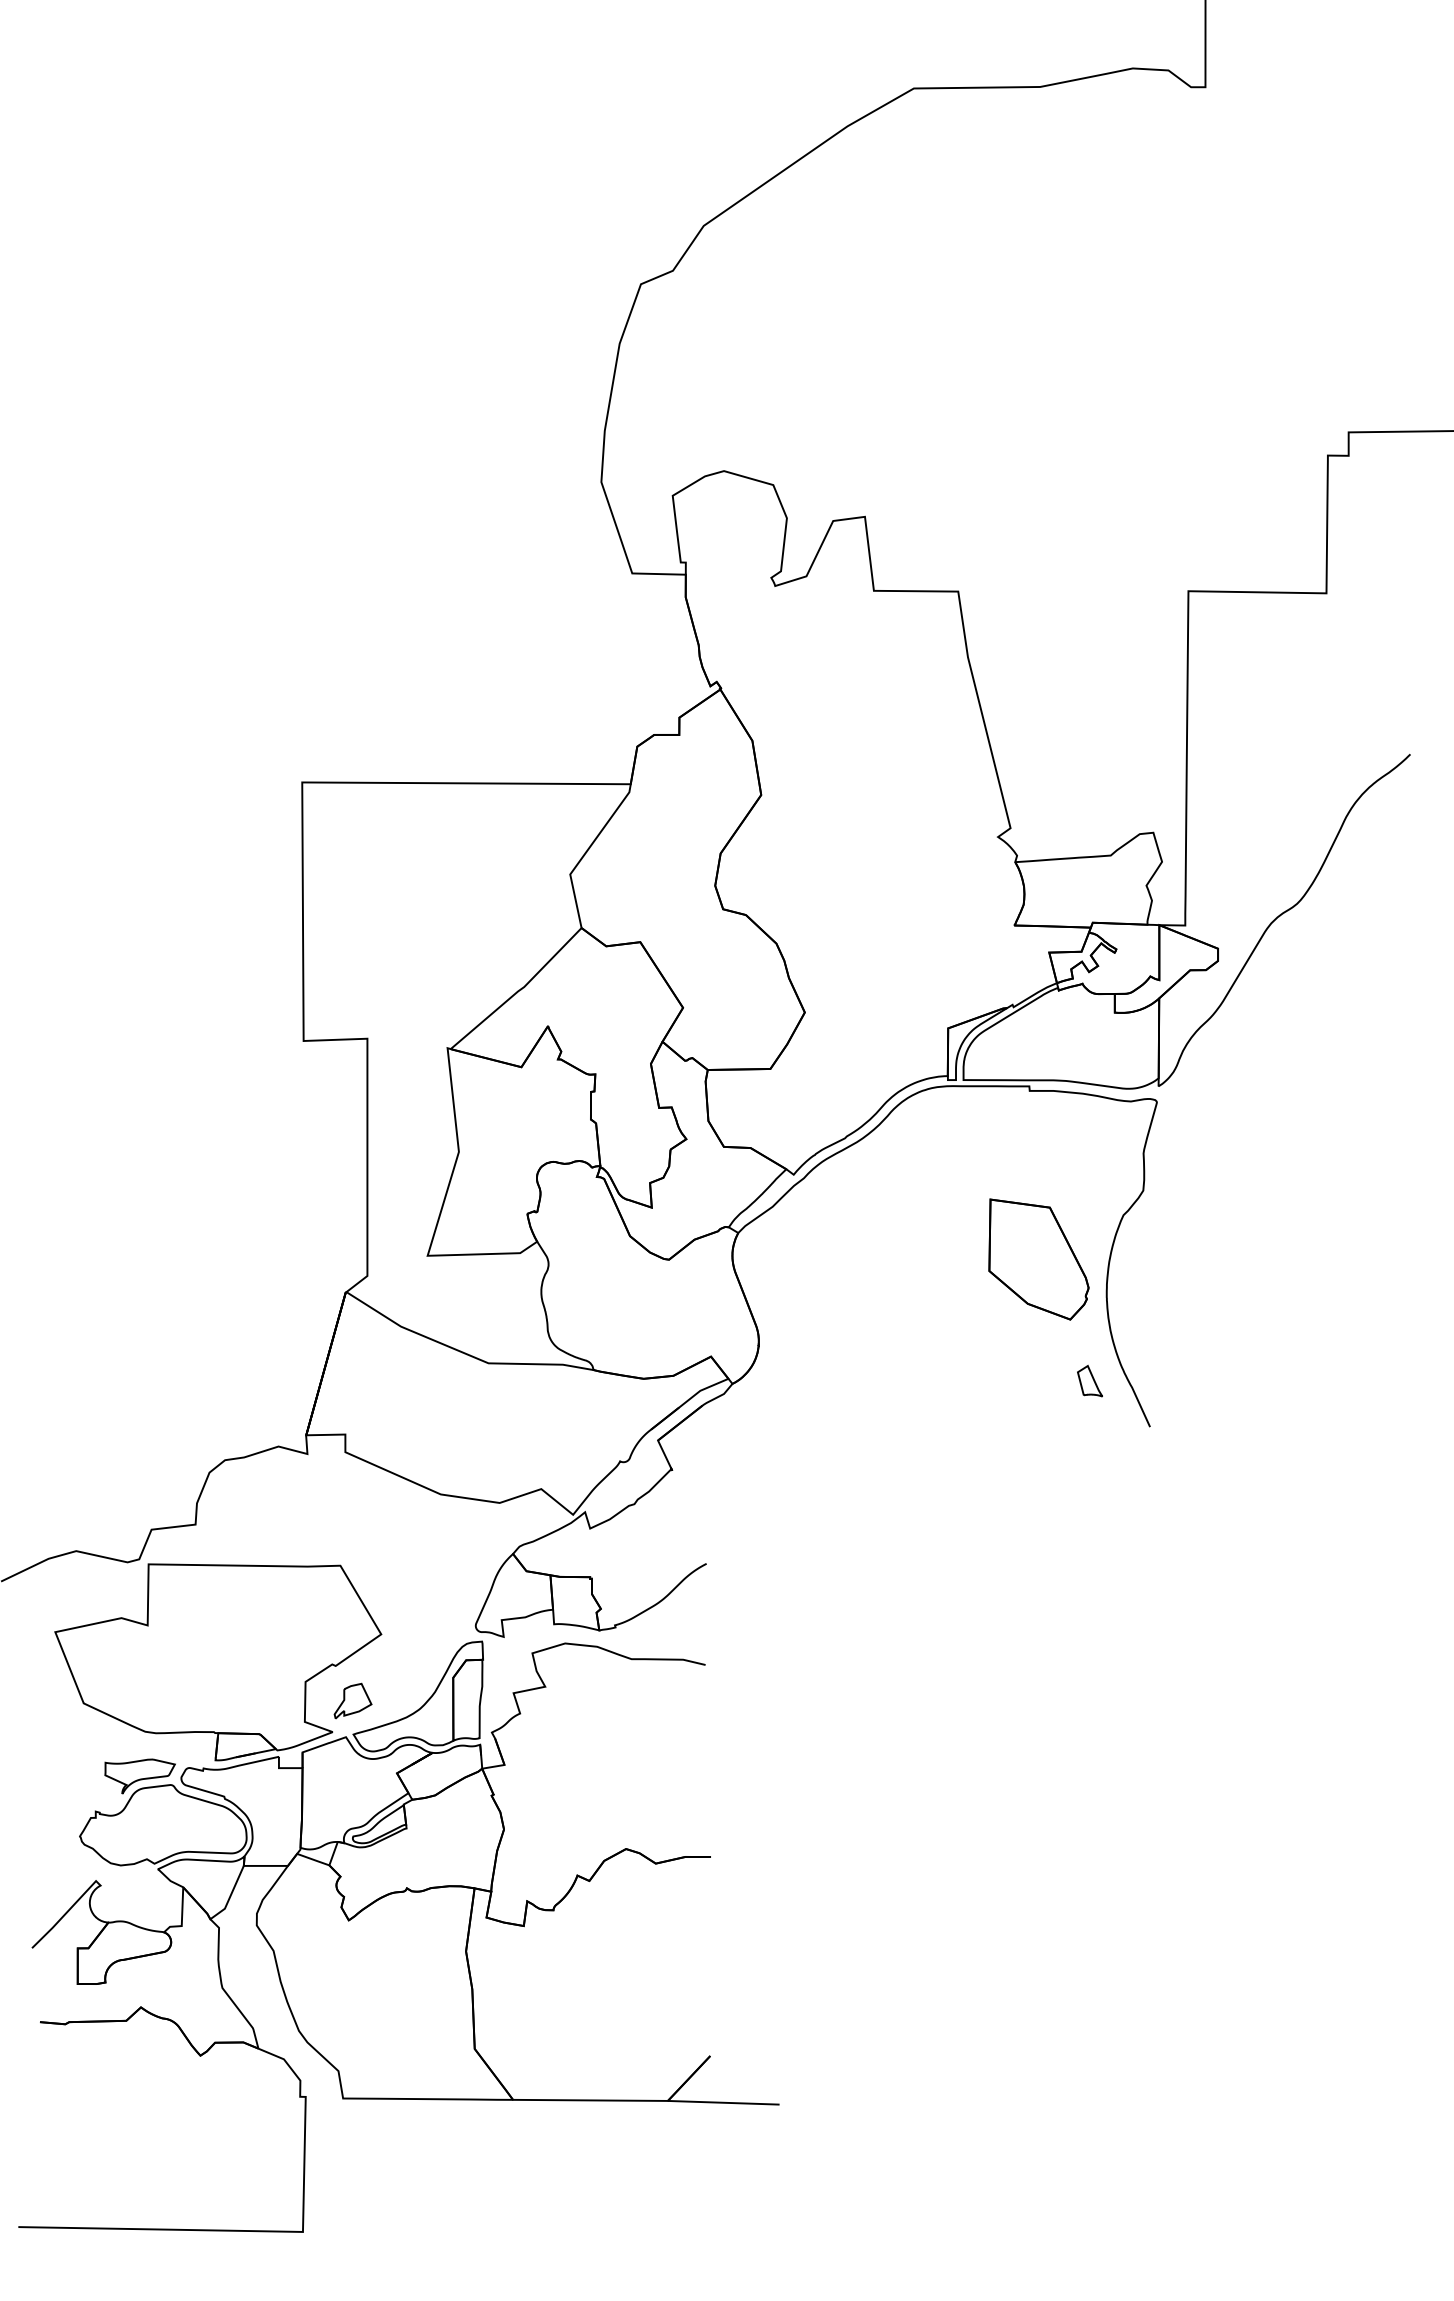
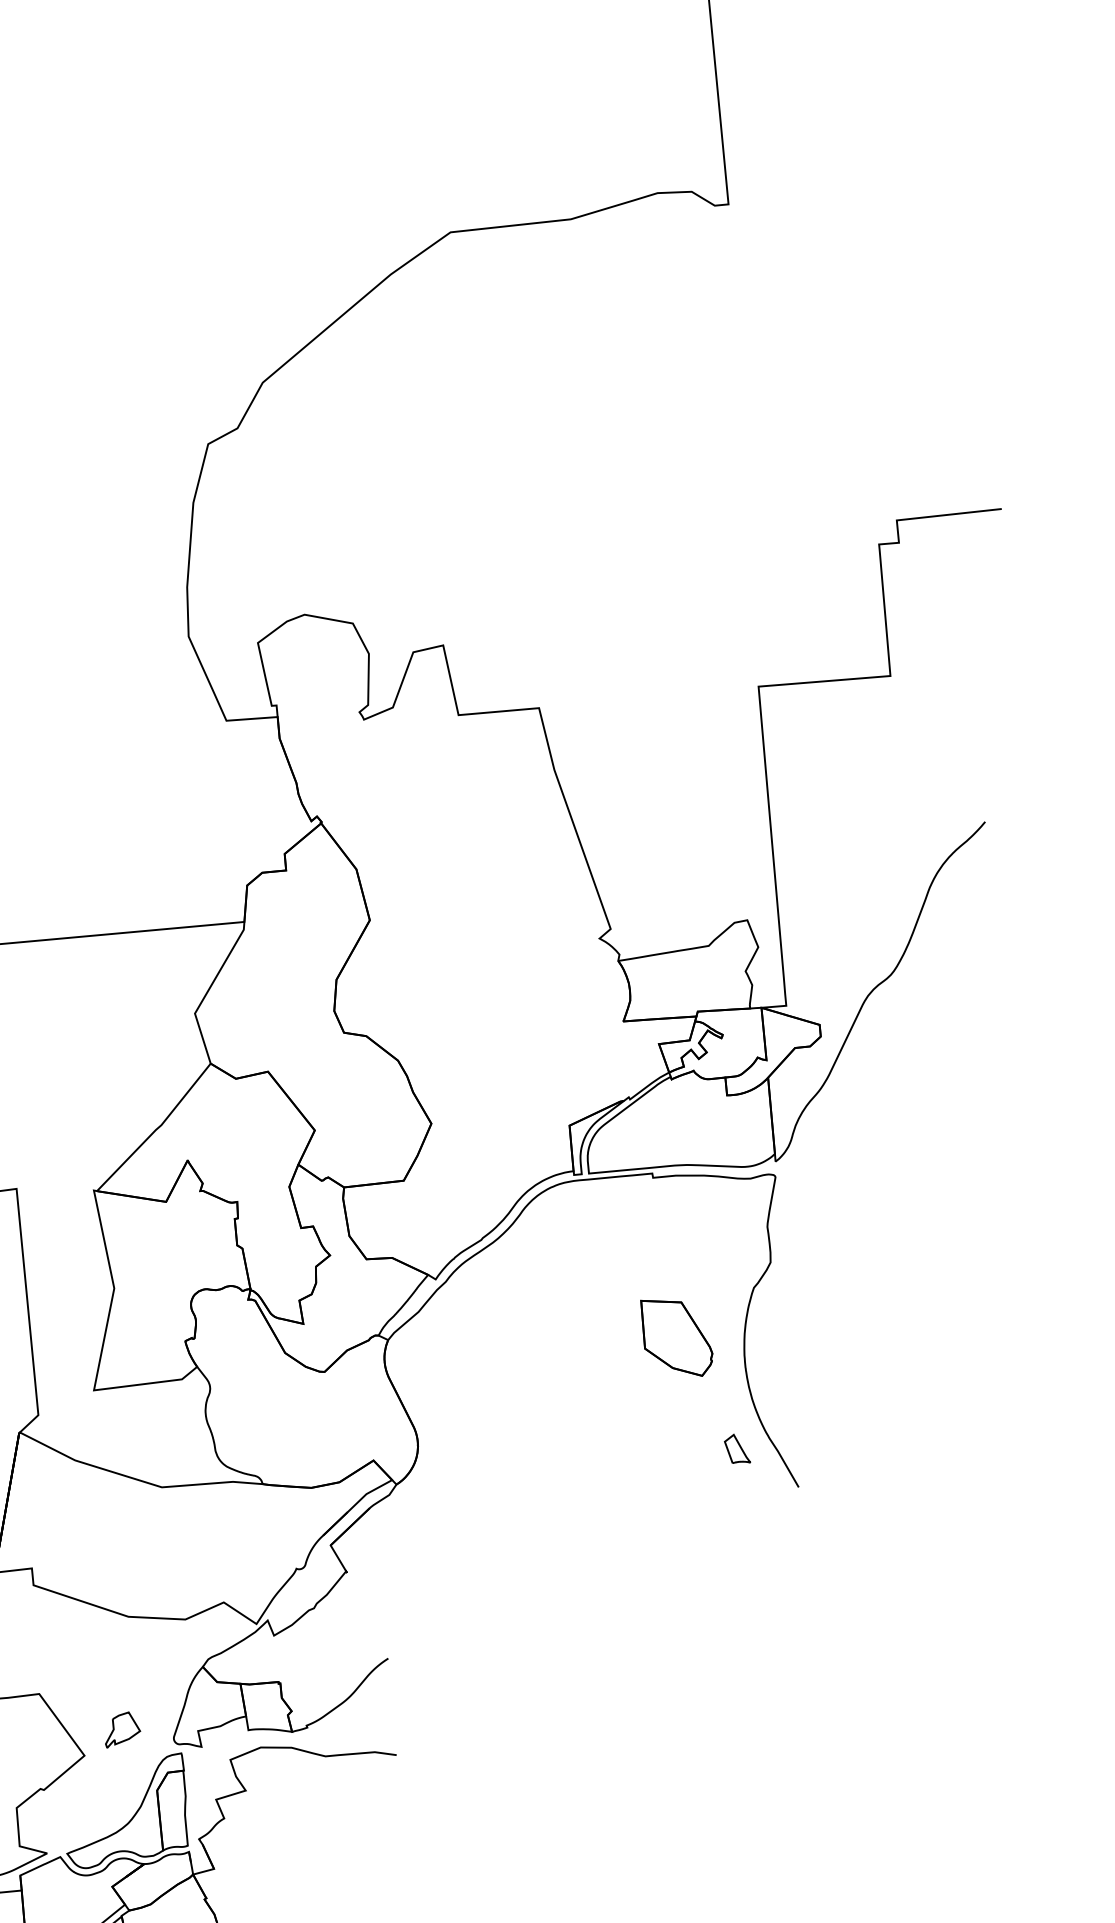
part: (1038, 1259) -> (676, 1337), size x0.7
part: (352, 1700) -> (121, 1729), moved

